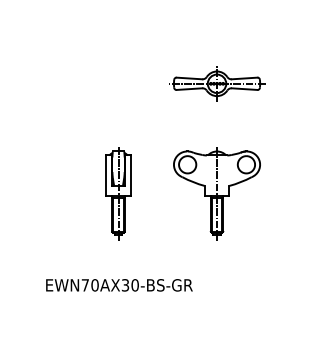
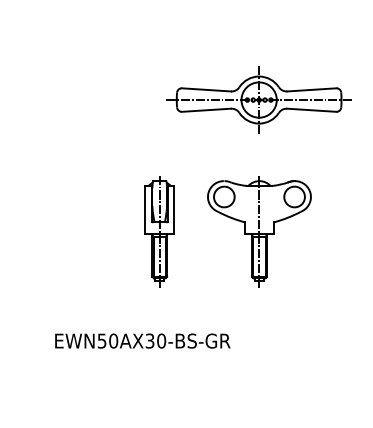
part: (217, 84) -> (259, 100), size x1.6
part: (118, 193) -> (159, 231), moved
text: (84, 284) -> (101, 340), EWN70AX30-BS-GR -> EWN50AX30-BS-GR

